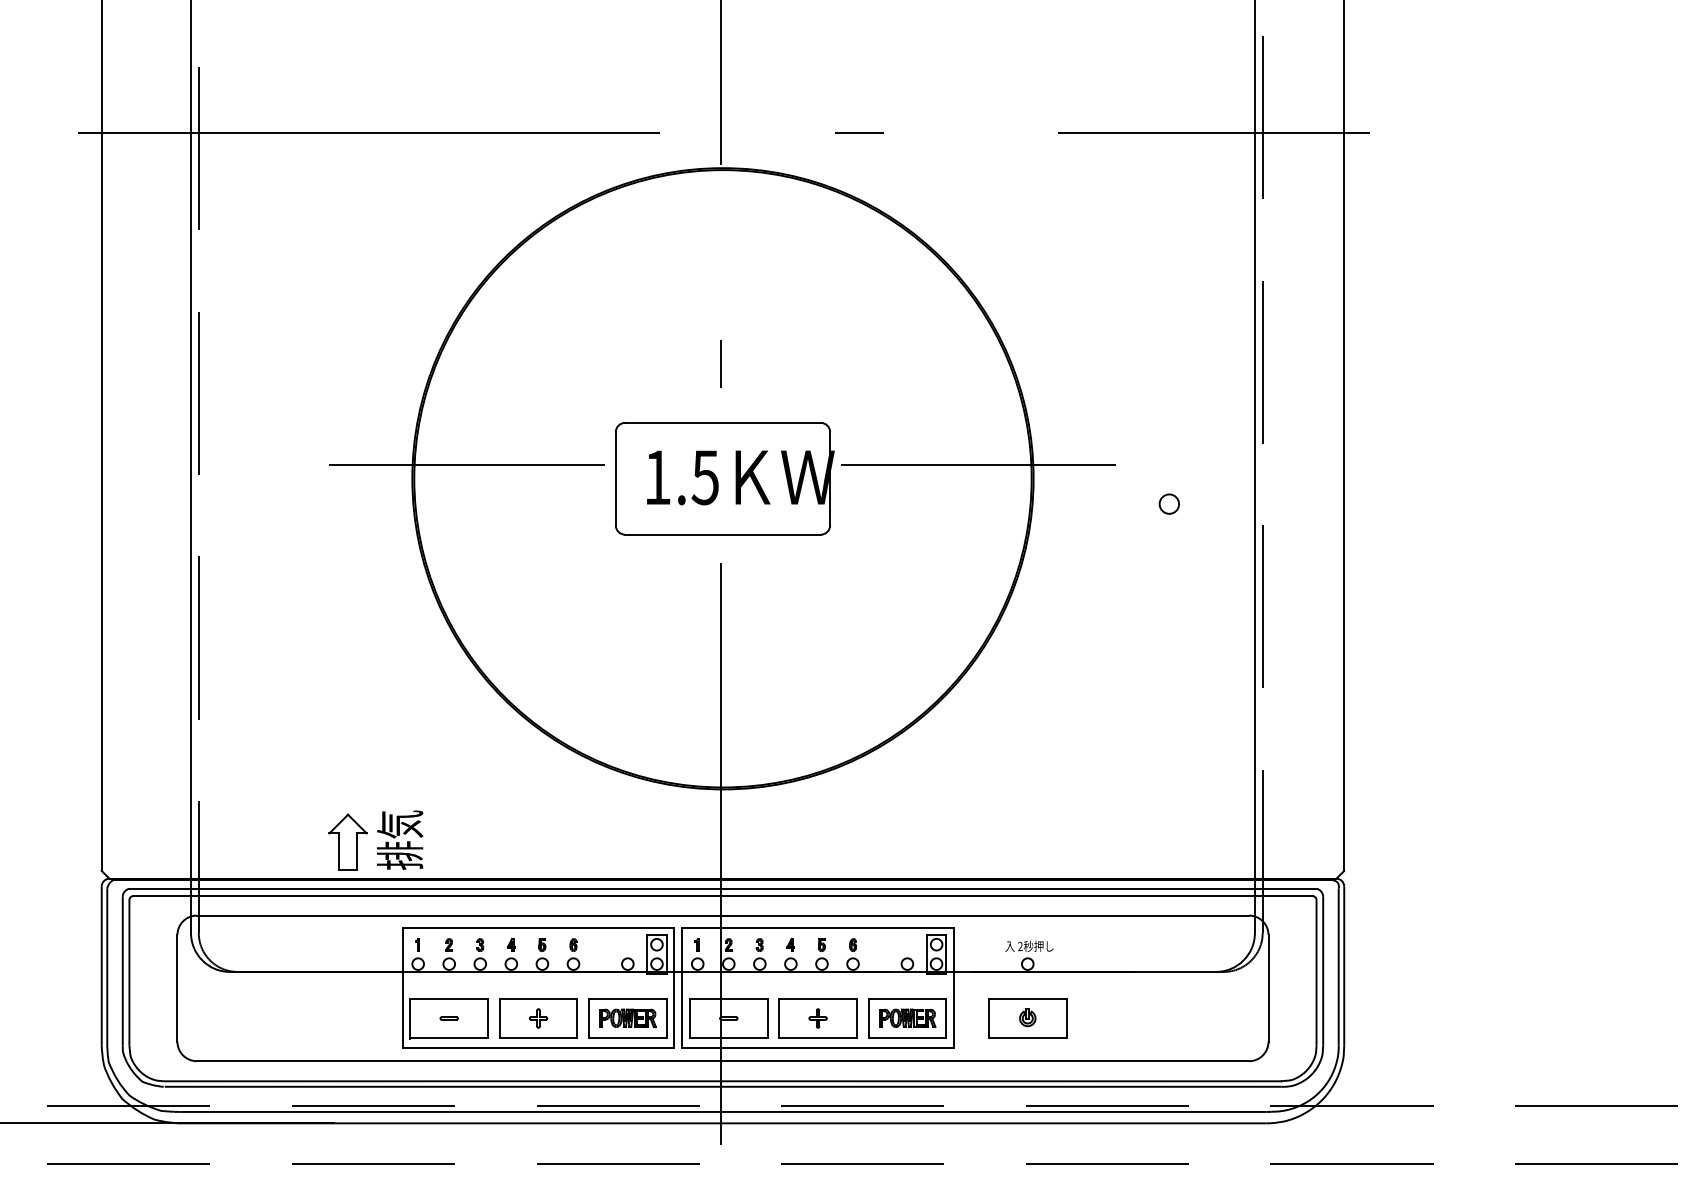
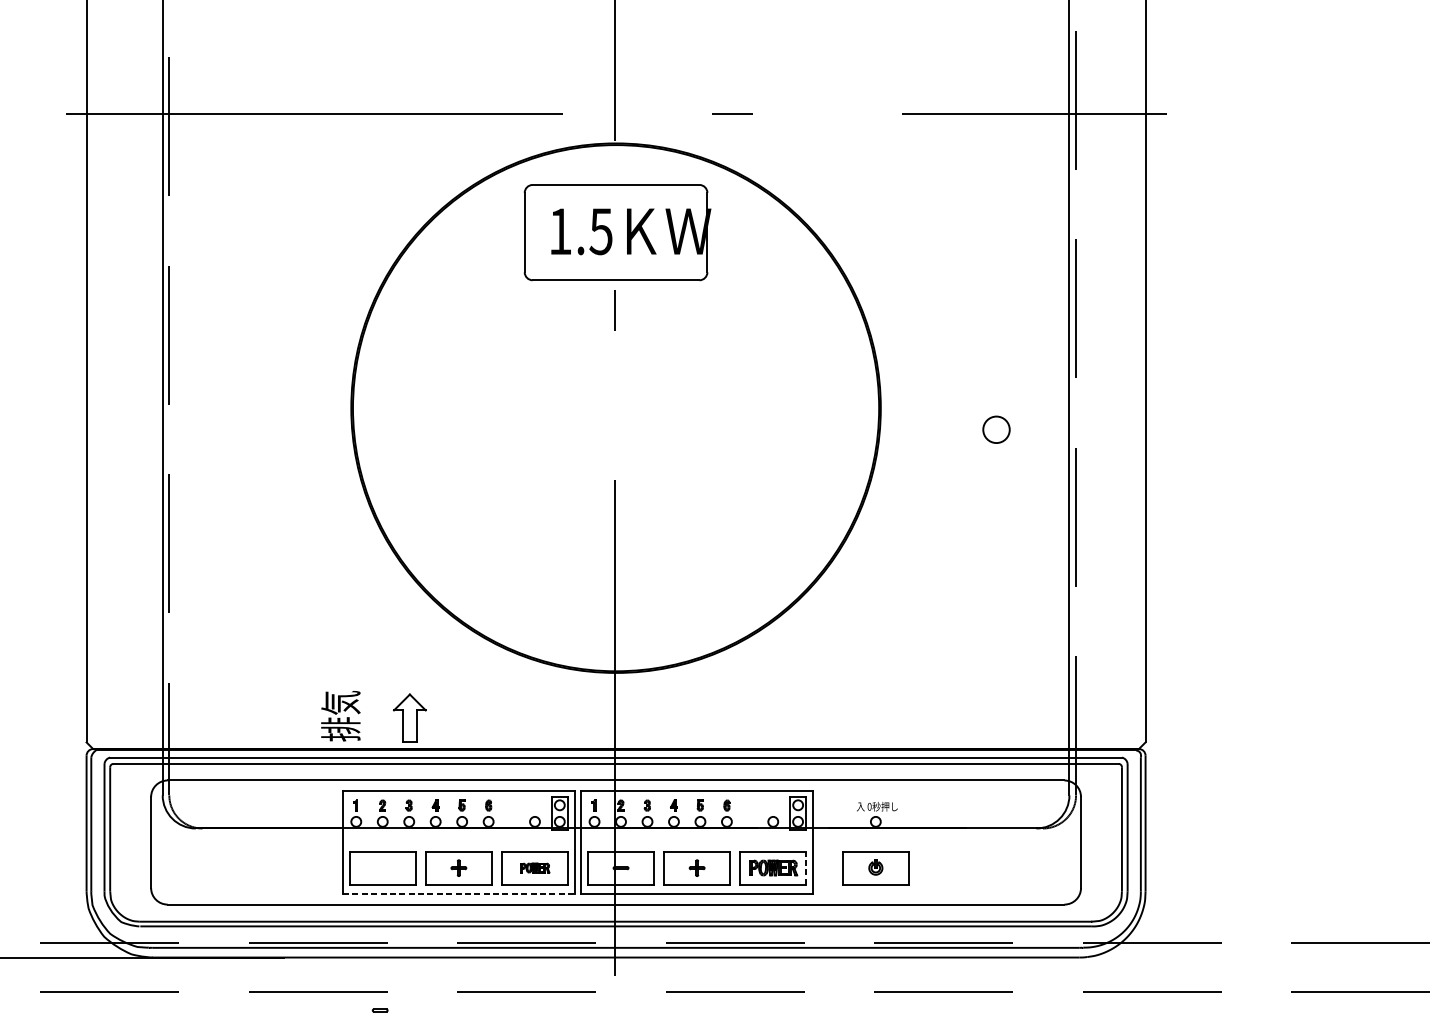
line: (467, 465) -> (398, 396), removed
line: (978, 465) -> (833, 396), removed
part: (724, 478) -> (617, 232), moved
circle: (1169, 503) -> (996, 429), size x1.6
part: (347, 841) -> (409, 717), moved
text: (1020, 946) -> (869, 806), 2 -> 0
line: (448, 1017) -> (379, 1009), moved
part: (627, 1018) -> (534, 868), size x0.6
line: (946, 1018) -> (806, 868), solid -> dashed
line: (538, 1048) -> (458, 893), solid -> dashed

